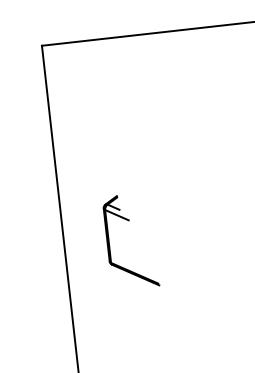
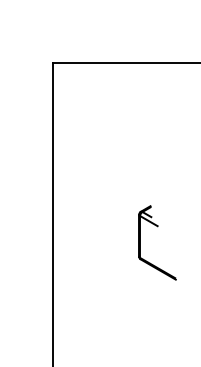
part: (128, 222) -> (157, 227), moved

